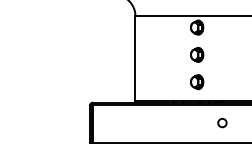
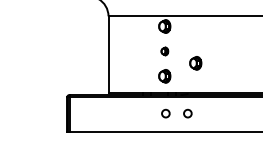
part: (196, 54) -> (164, 51), size x0.6
part: (230, 68) -> (195, 63), added
circle: (197, 122) -> (165, 113), added

